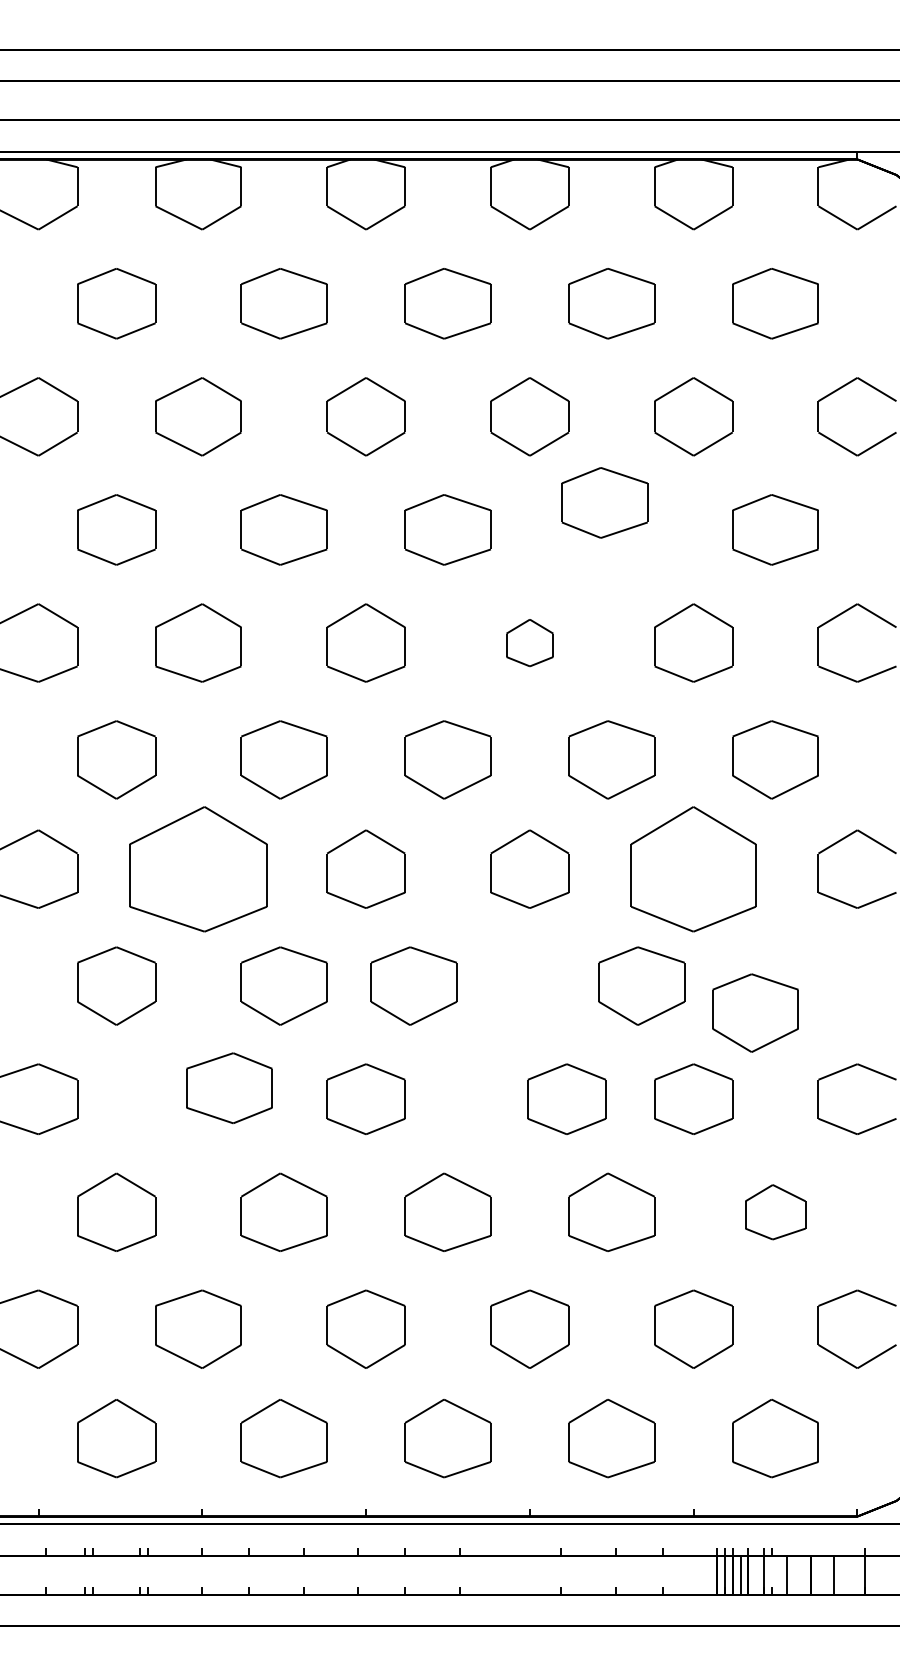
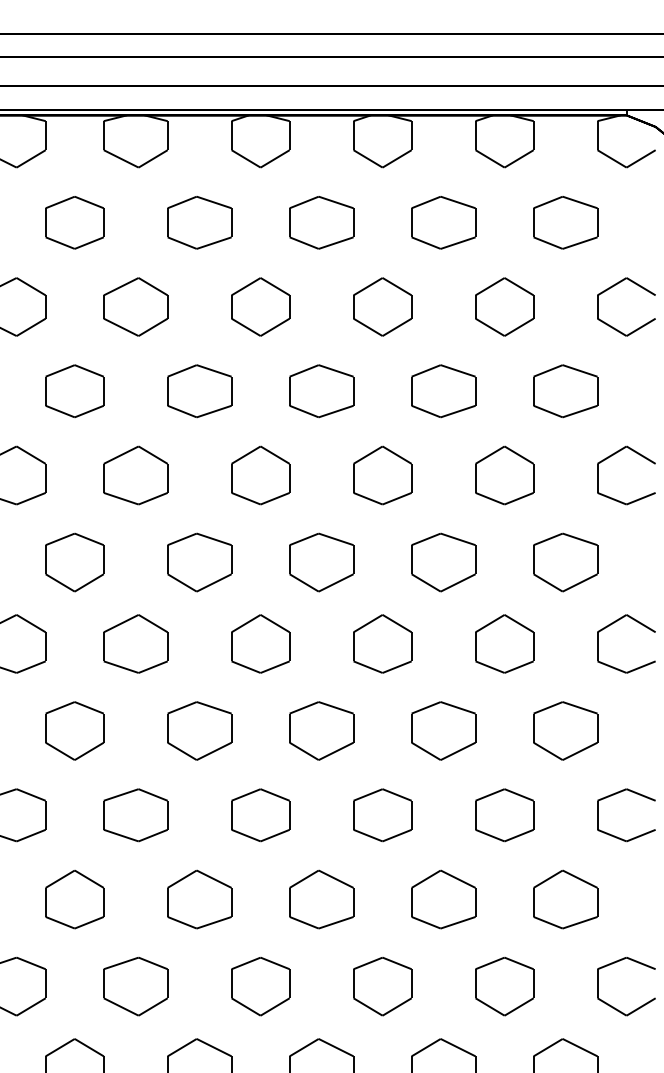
part: (604, 502) -> (443, 390), moved
part: (529, 642) -> (382, 475), size x1.67
part: (198, 868) -> (135, 643), size x0.62
part: (693, 868) -> (504, 643), size x0.62
part: (413, 985) -> (321, 730), moved
part: (641, 985) -> (443, 730), moved
part: (755, 1012) -> (565, 730), moved
part: (229, 1087) -> (135, 814), moved
part: (566, 1098) -> (382, 814), moved
part: (775, 1211) -> (565, 898), size x1.43

